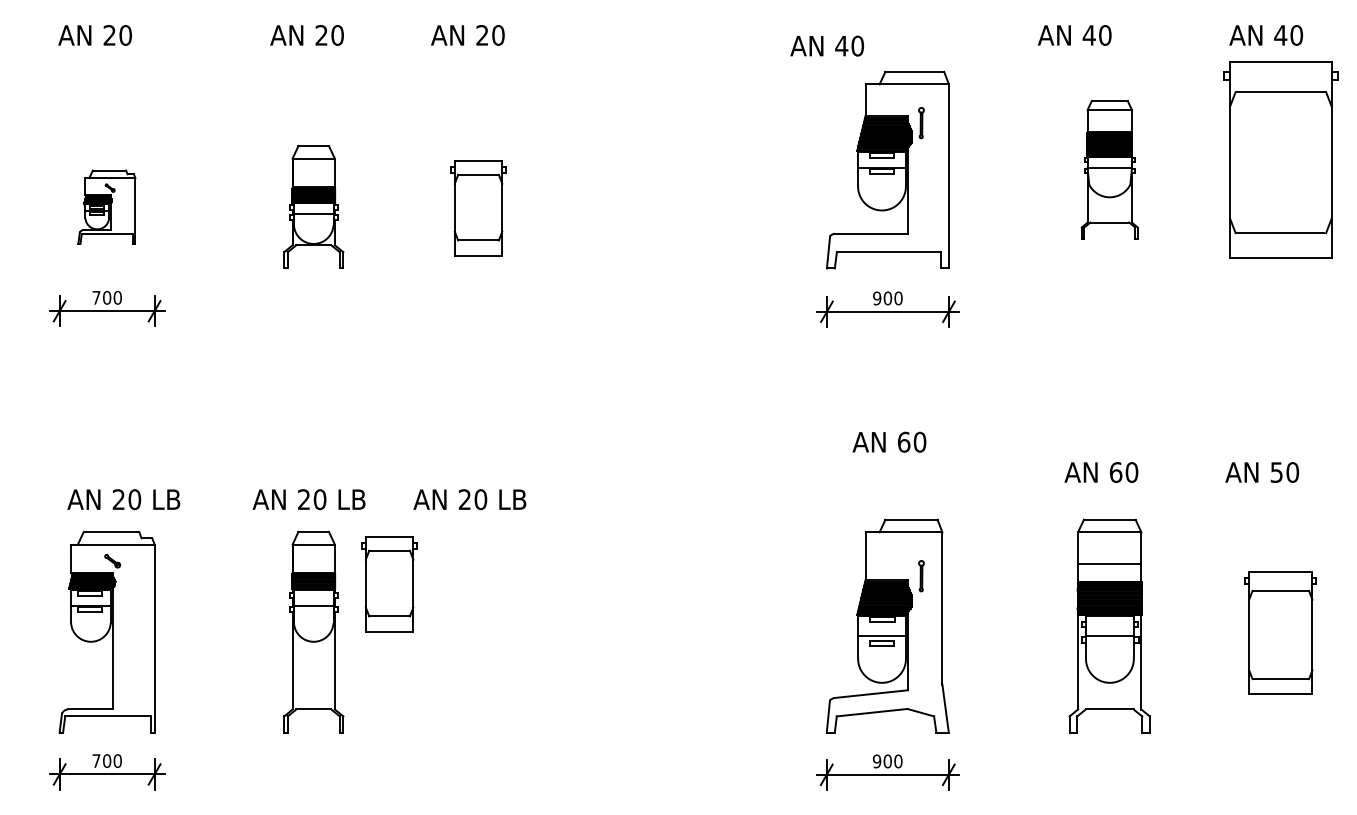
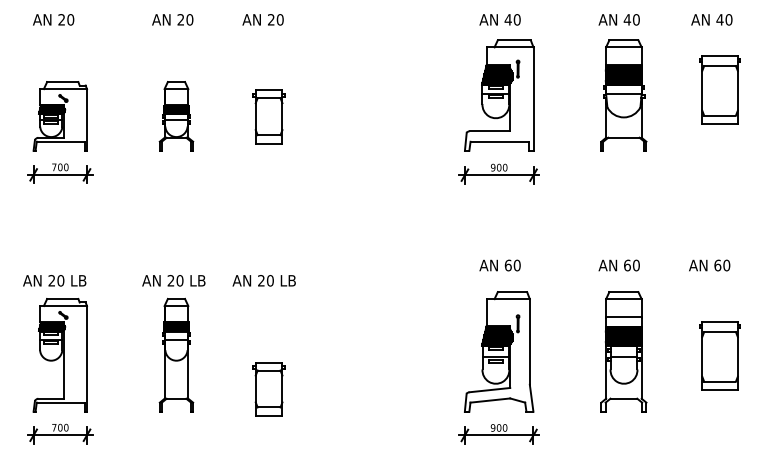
text: (1073, 34) -> (618, 19), moved
text: (826, 45) -> (499, 19), moved
part: (1279, 159) -> (719, 89), size x0.62
part: (1109, 170) -> (623, 95), size x1.43
part: (105, 207) -> (59, 116), size x1.67
text: (888, 442) -> (499, 265), moved
text: (1276, 472) -> (717, 265), 50 -> 60
text: (123, 499) -> (54, 280), moved
part: (388, 584) -> (268, 389), moved

